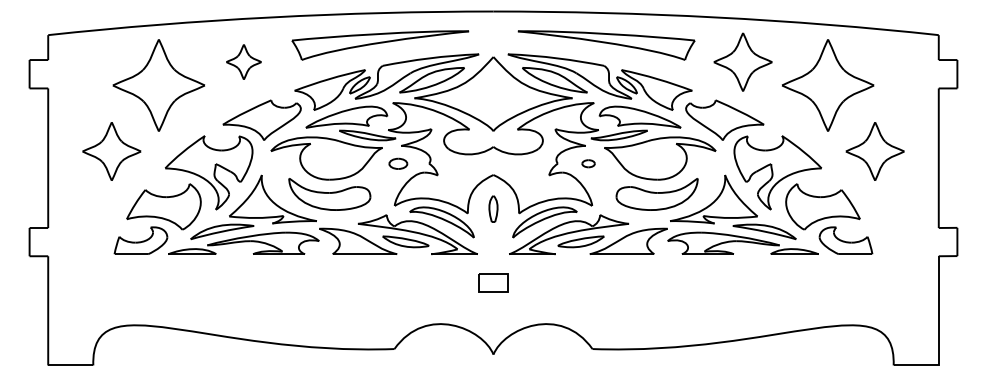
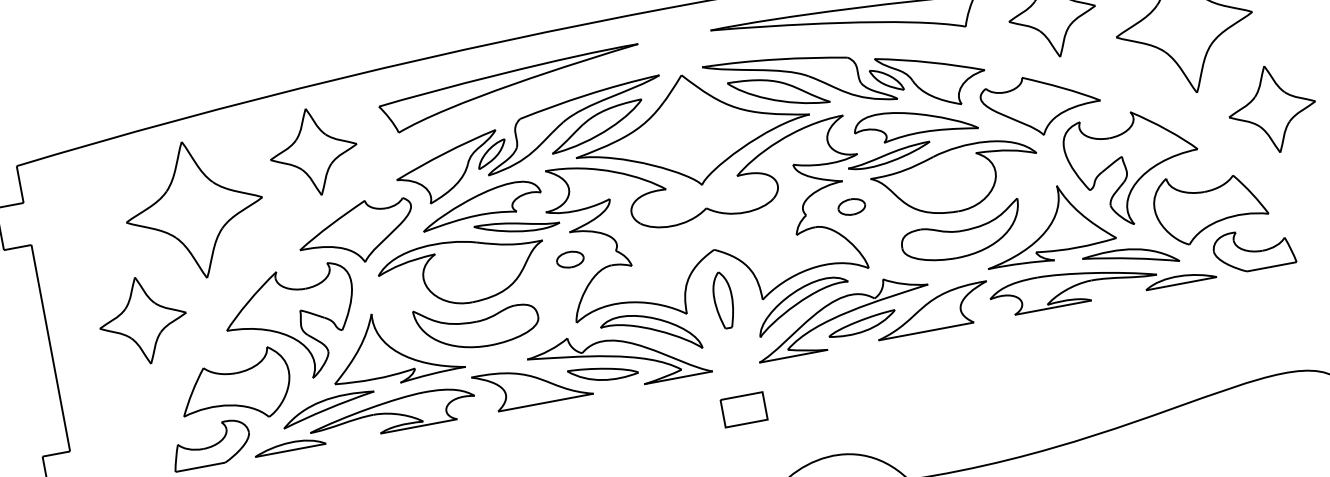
part: (243, 61) -> (312, 151), size x1.67
part: (588, 163) -> (851, 206), size x1.43
part: (493, 208) -> (723, 299), size x1.43

